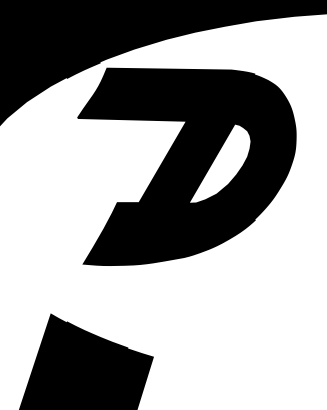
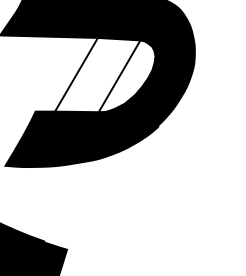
fill: (186, 161) -> (97, 74), removed

